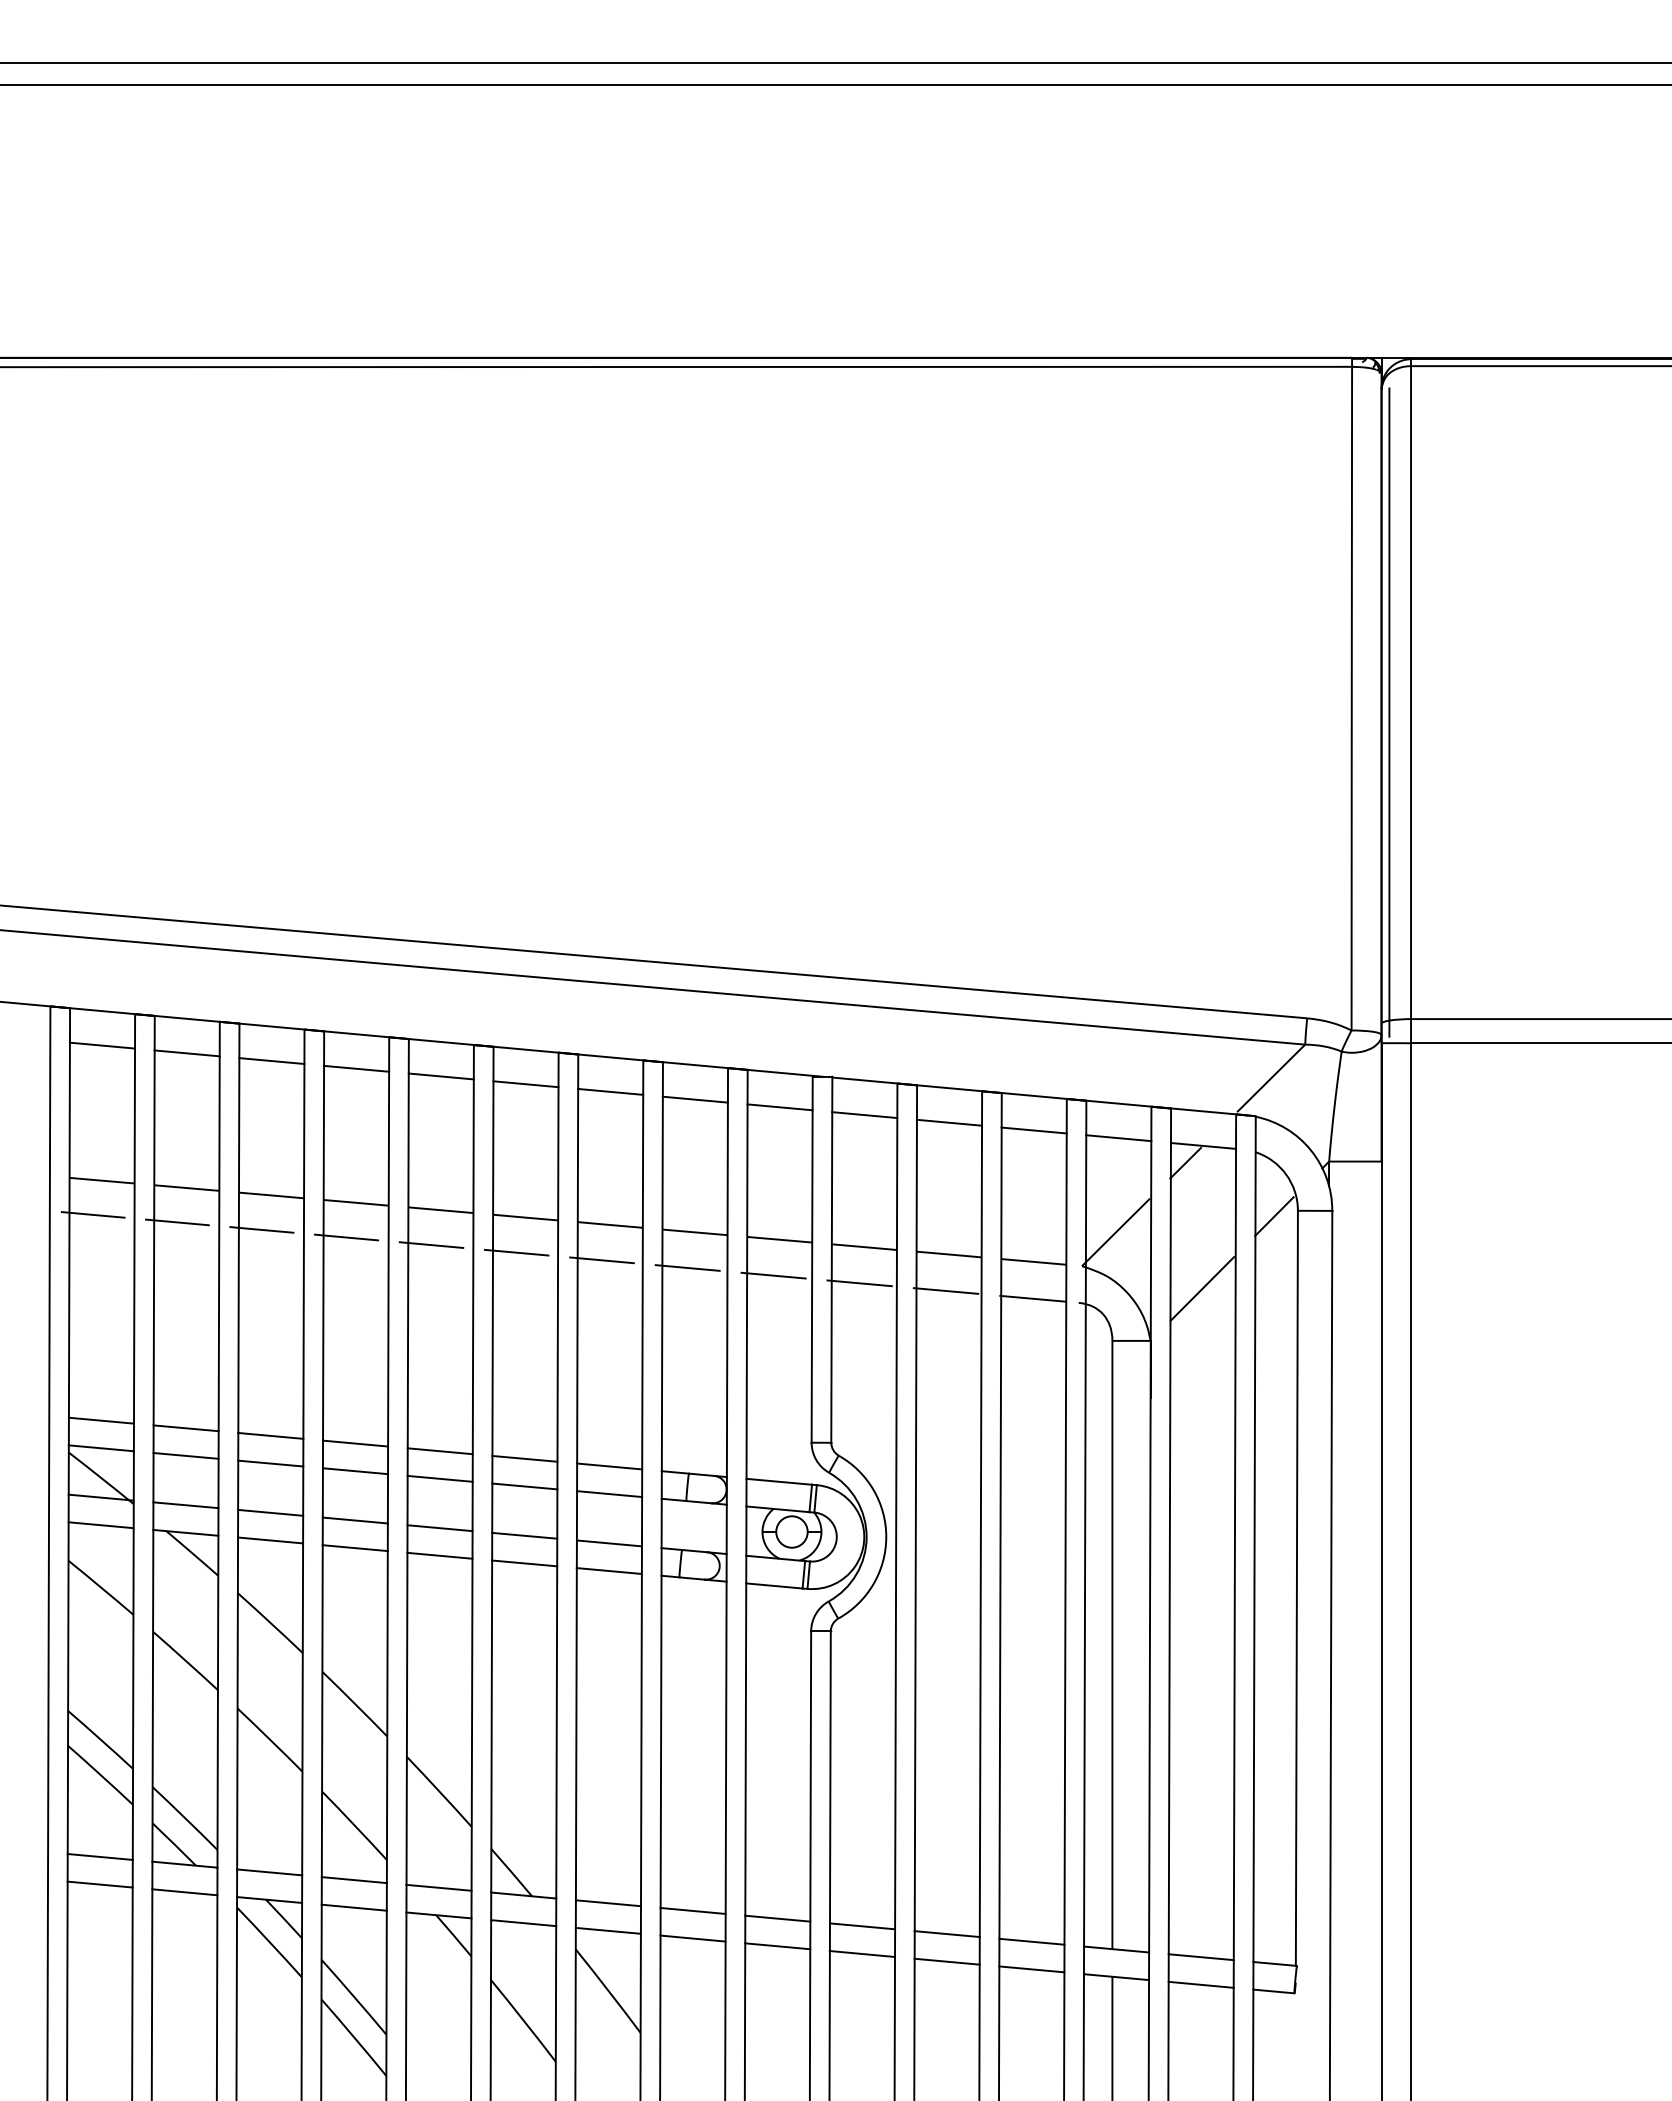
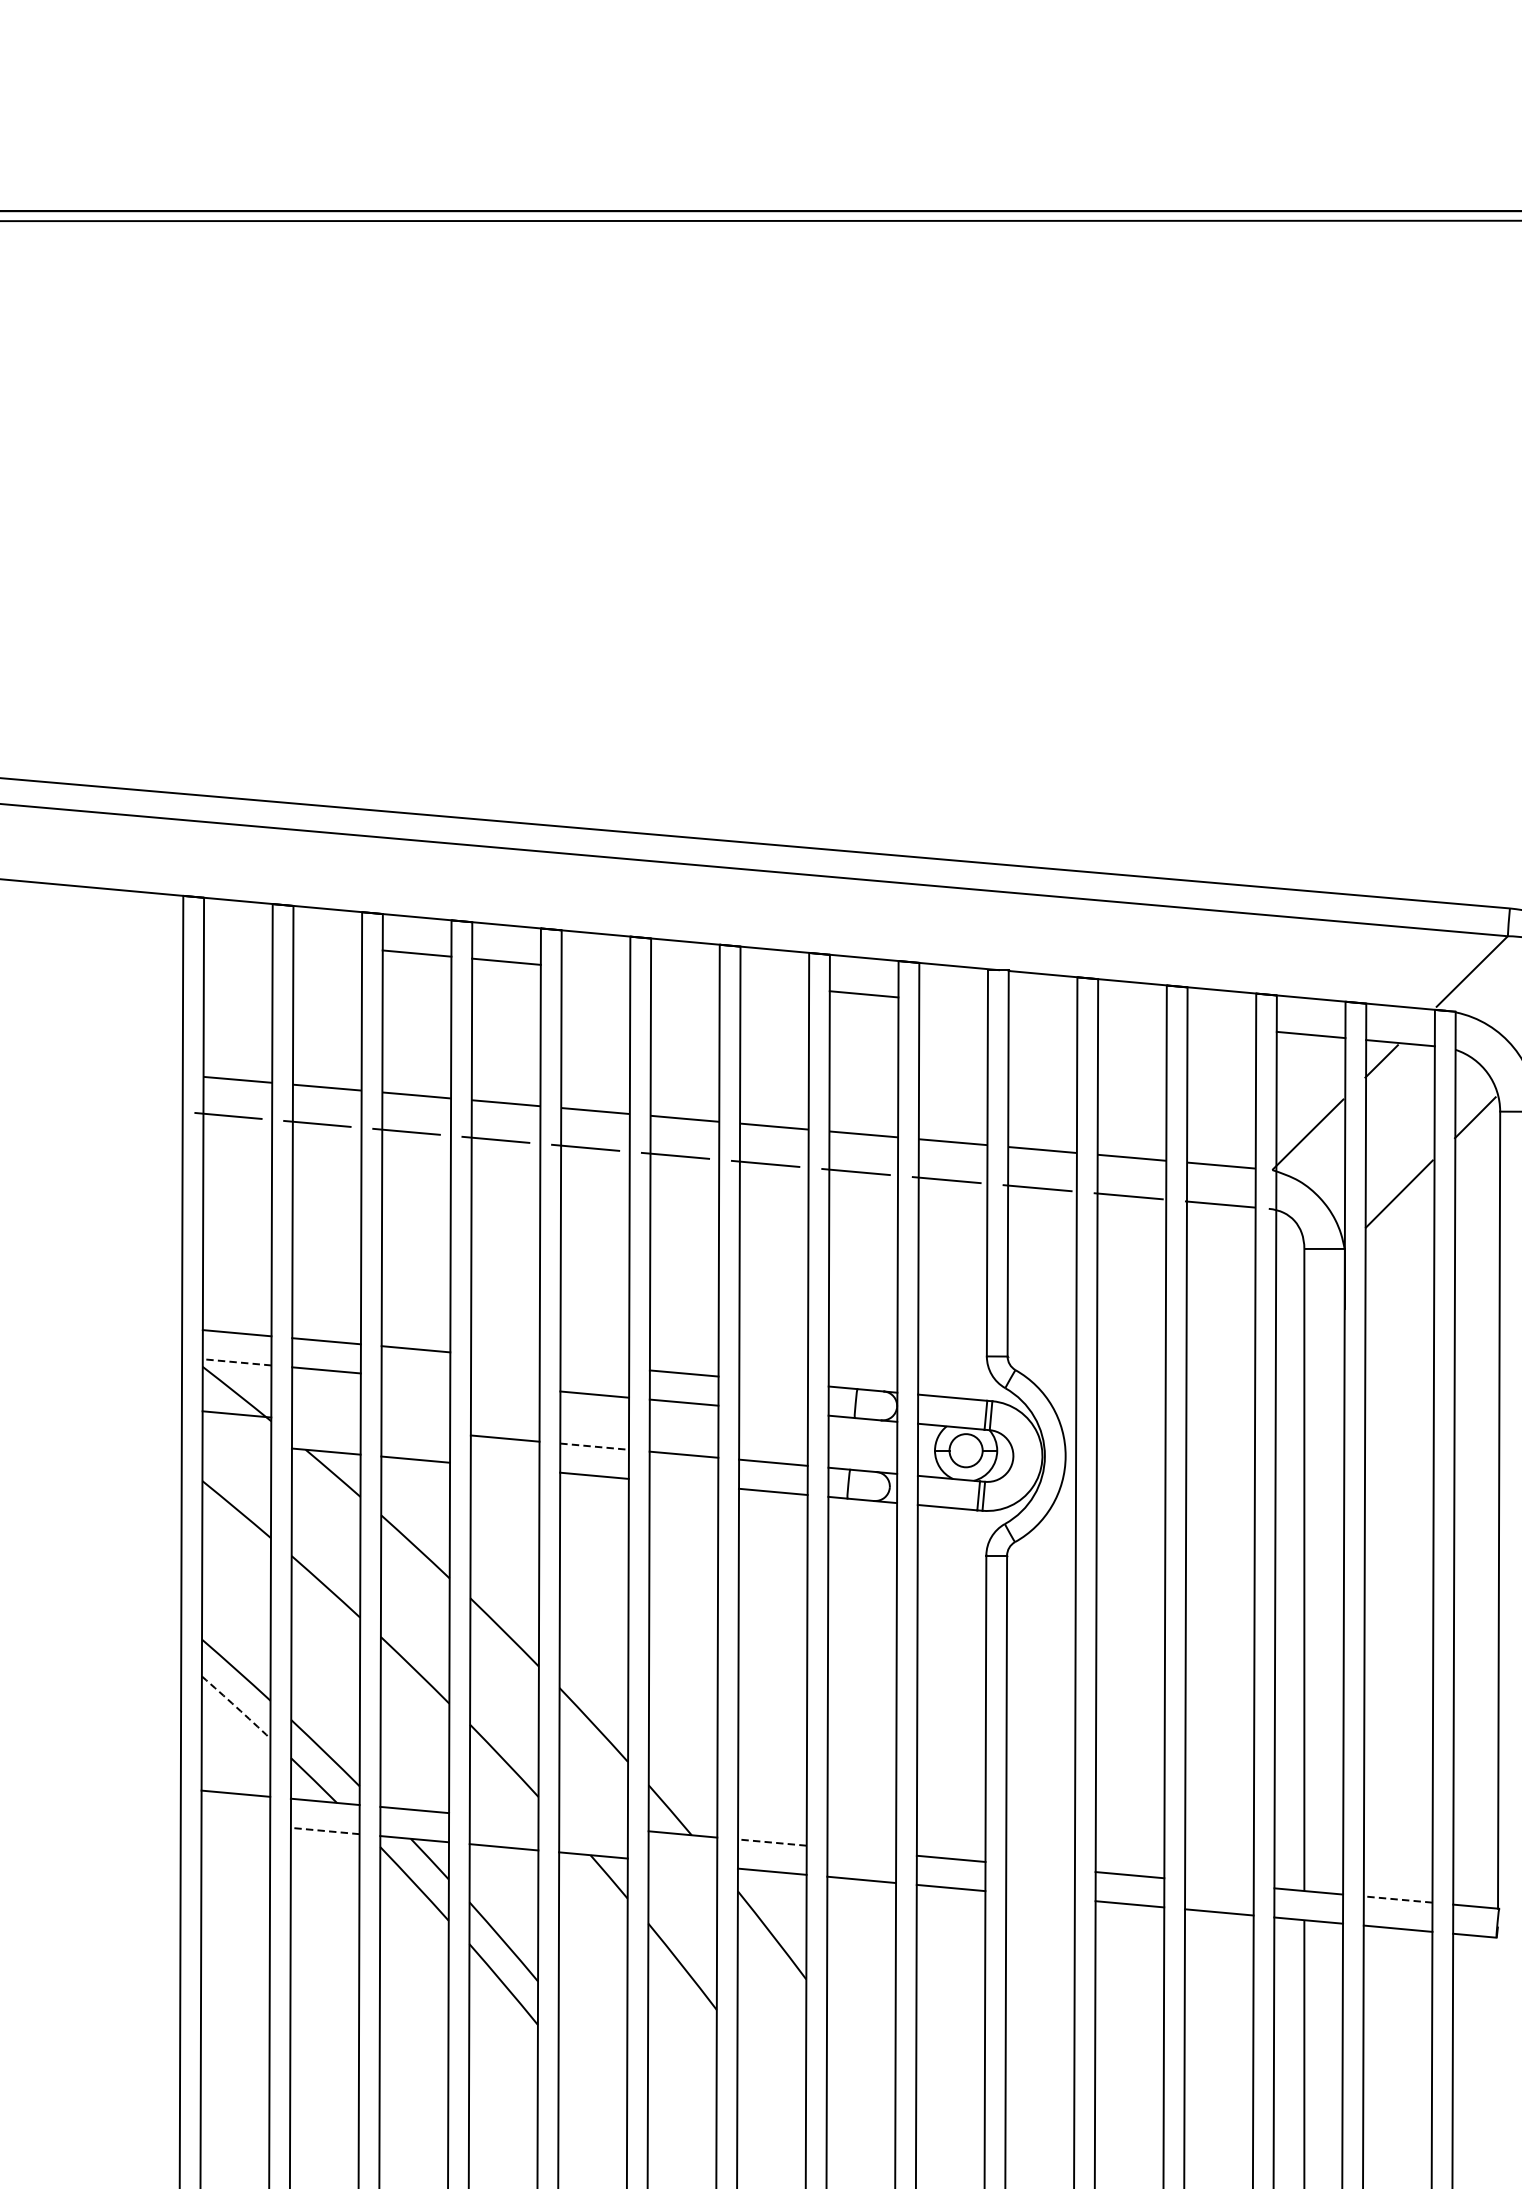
line: (102, 1045) -> (238, 937), removed
line: (186, 1053) -> (326, 945), removed
line: (440, 1076) -> (595, 969), removed
line: (525, 1084) -> (684, 978), removed
line: (610, 1091) -> (774, 985), removed
line: (779, 1107) -> (952, 1002), removed
line: (864, 1115) -> (1042, 1011), removed
line: (948, 1122) -> (1131, 1018), removed
line: (1033, 1130) -> (1221, 1026), removed
line: (355, 1443) -> (505, 1357), removed
line: (101, 1448) -> (237, 1362), solid -> dashed
line: (439, 1451) -> (594, 1365), removed
line: (270, 1463) -> (415, 1378), removed
line: (609, 1466) -> (773, 1381), removed
line: (354, 1471) -> (504, 1386), removed
line: (609, 1494) -> (773, 1411), removed
line: (185, 1505) -> (325, 1422), removed
line: (270, 1512) -> (415, 1430), removed
line: (100, 1525) -> (236, 1443), removed
line: (440, 1528) -> (595, 1447), solid -> dashed
line: (354, 1548) -> (504, 1468), removed
line: (524, 1563) -> (683, 1483), removed
arc: (100, 1775) -> (236, 1707), solid -> dashed
line: (353, 1880) -> (503, 1818), removed
line: (99, 1884) -> (235, 1822), removed
line: (438, 1887) -> (592, 1825), removed
line: (184, 1892) -> (324, 1831), solid -> dashed
line: (608, 1903) -> (772, 1842), solid -> dashed
line: (692, 1910) -> (861, 1850), removed
line: (523, 1923) -> (682, 1863), removed
line: (862, 1926) -> (1040, 1867), removed
line: (1031, 1941) -> (1218, 1882), removed
line: (861, 1954) -> (1039, 1896), removed
line: (1201, 1957) -> (1398, 1899), solid -> dashed

